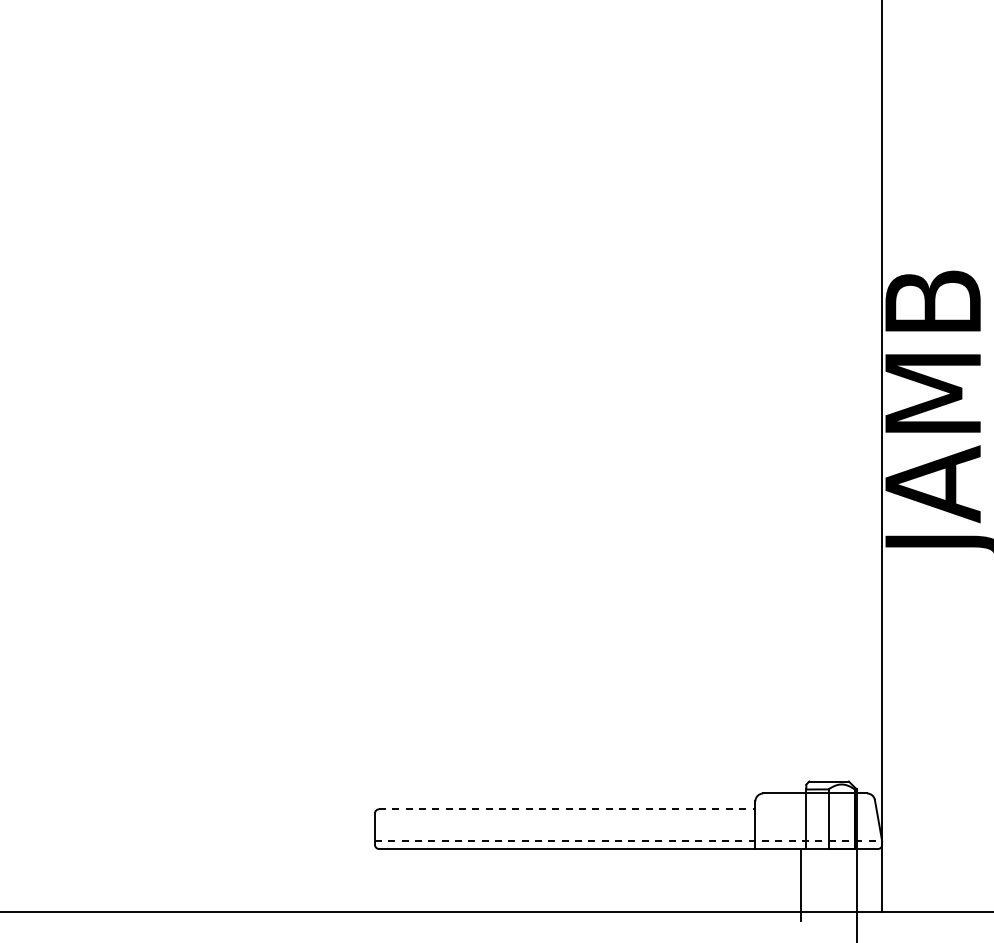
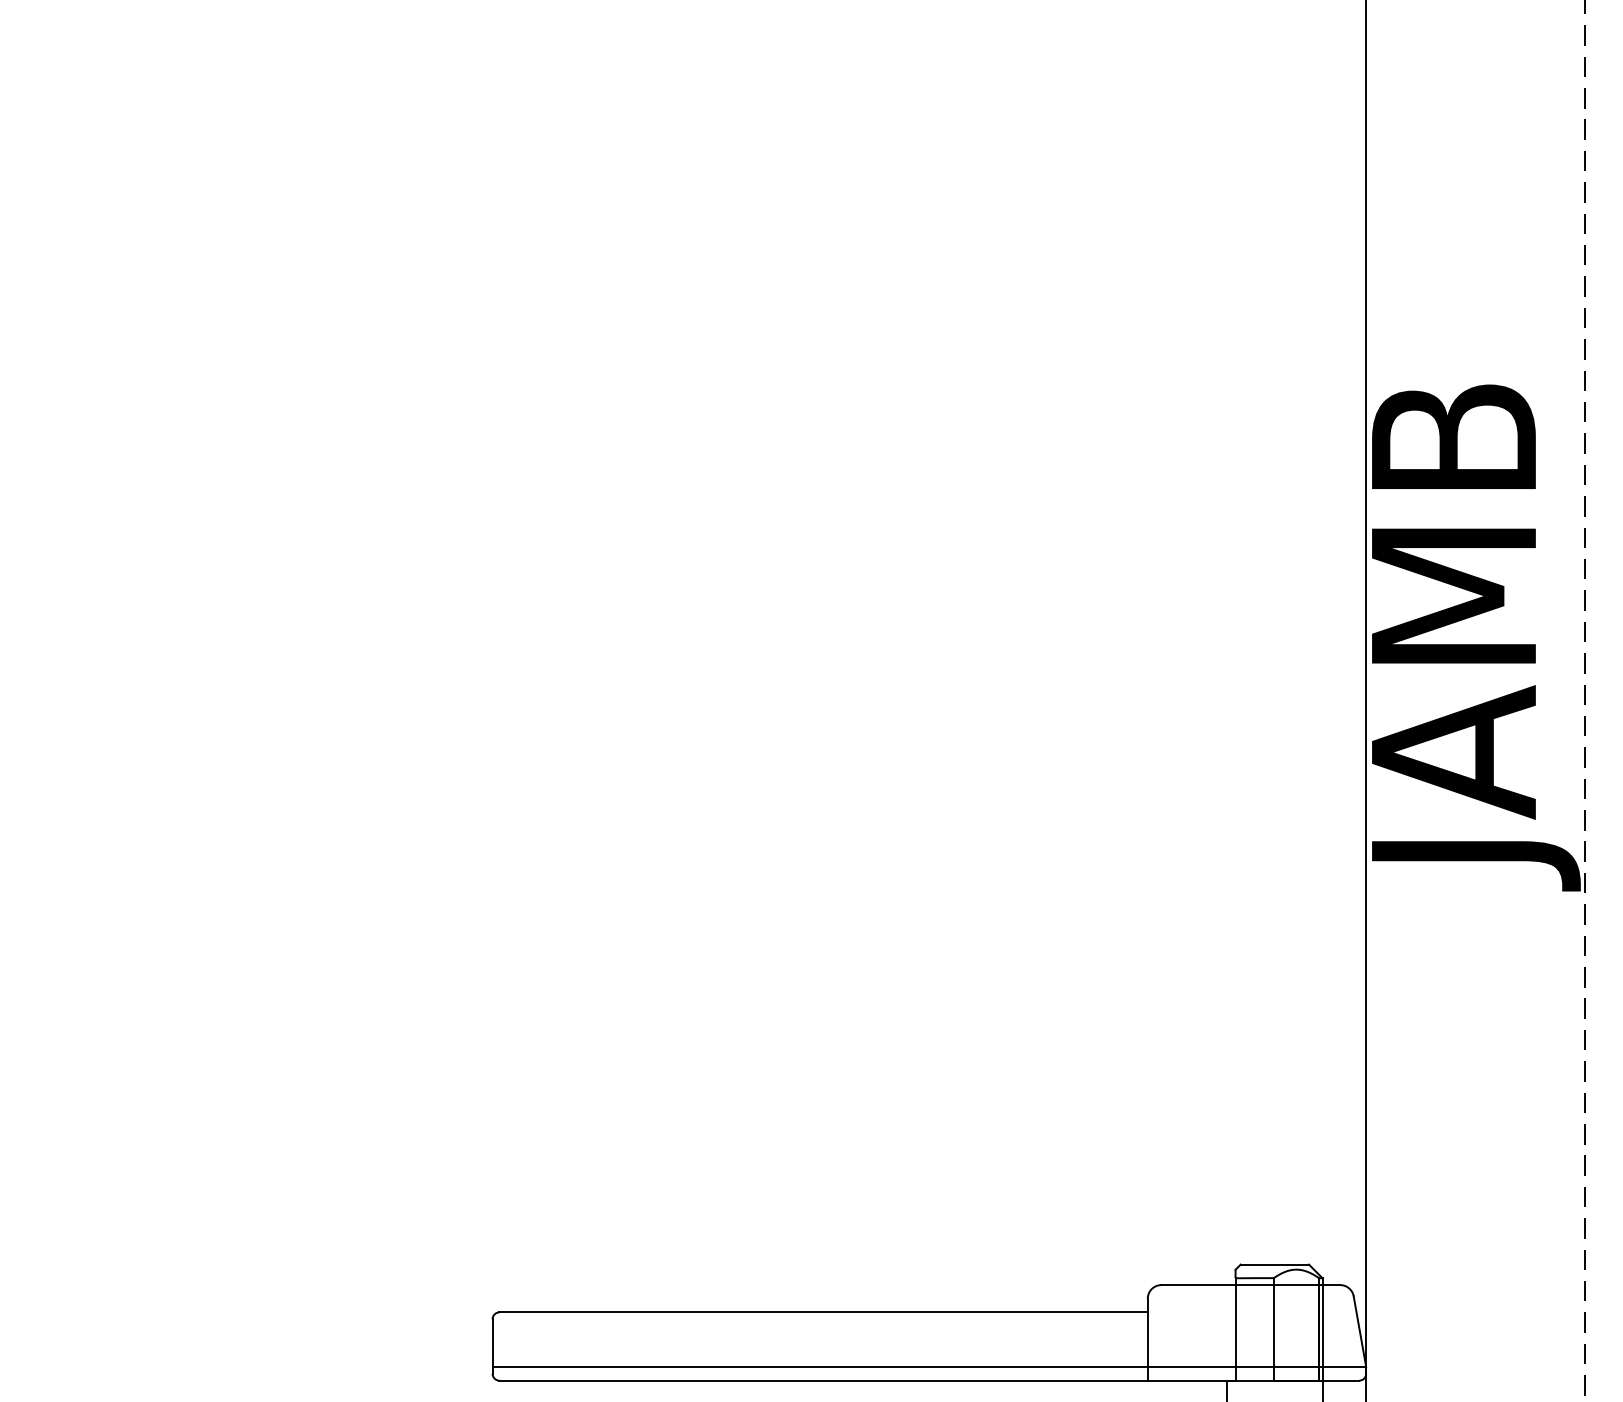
line: (567, 809) -> (824, 1312), dashed -> solid
line: (628, 841) -> (929, 1367), dashed -> solid

